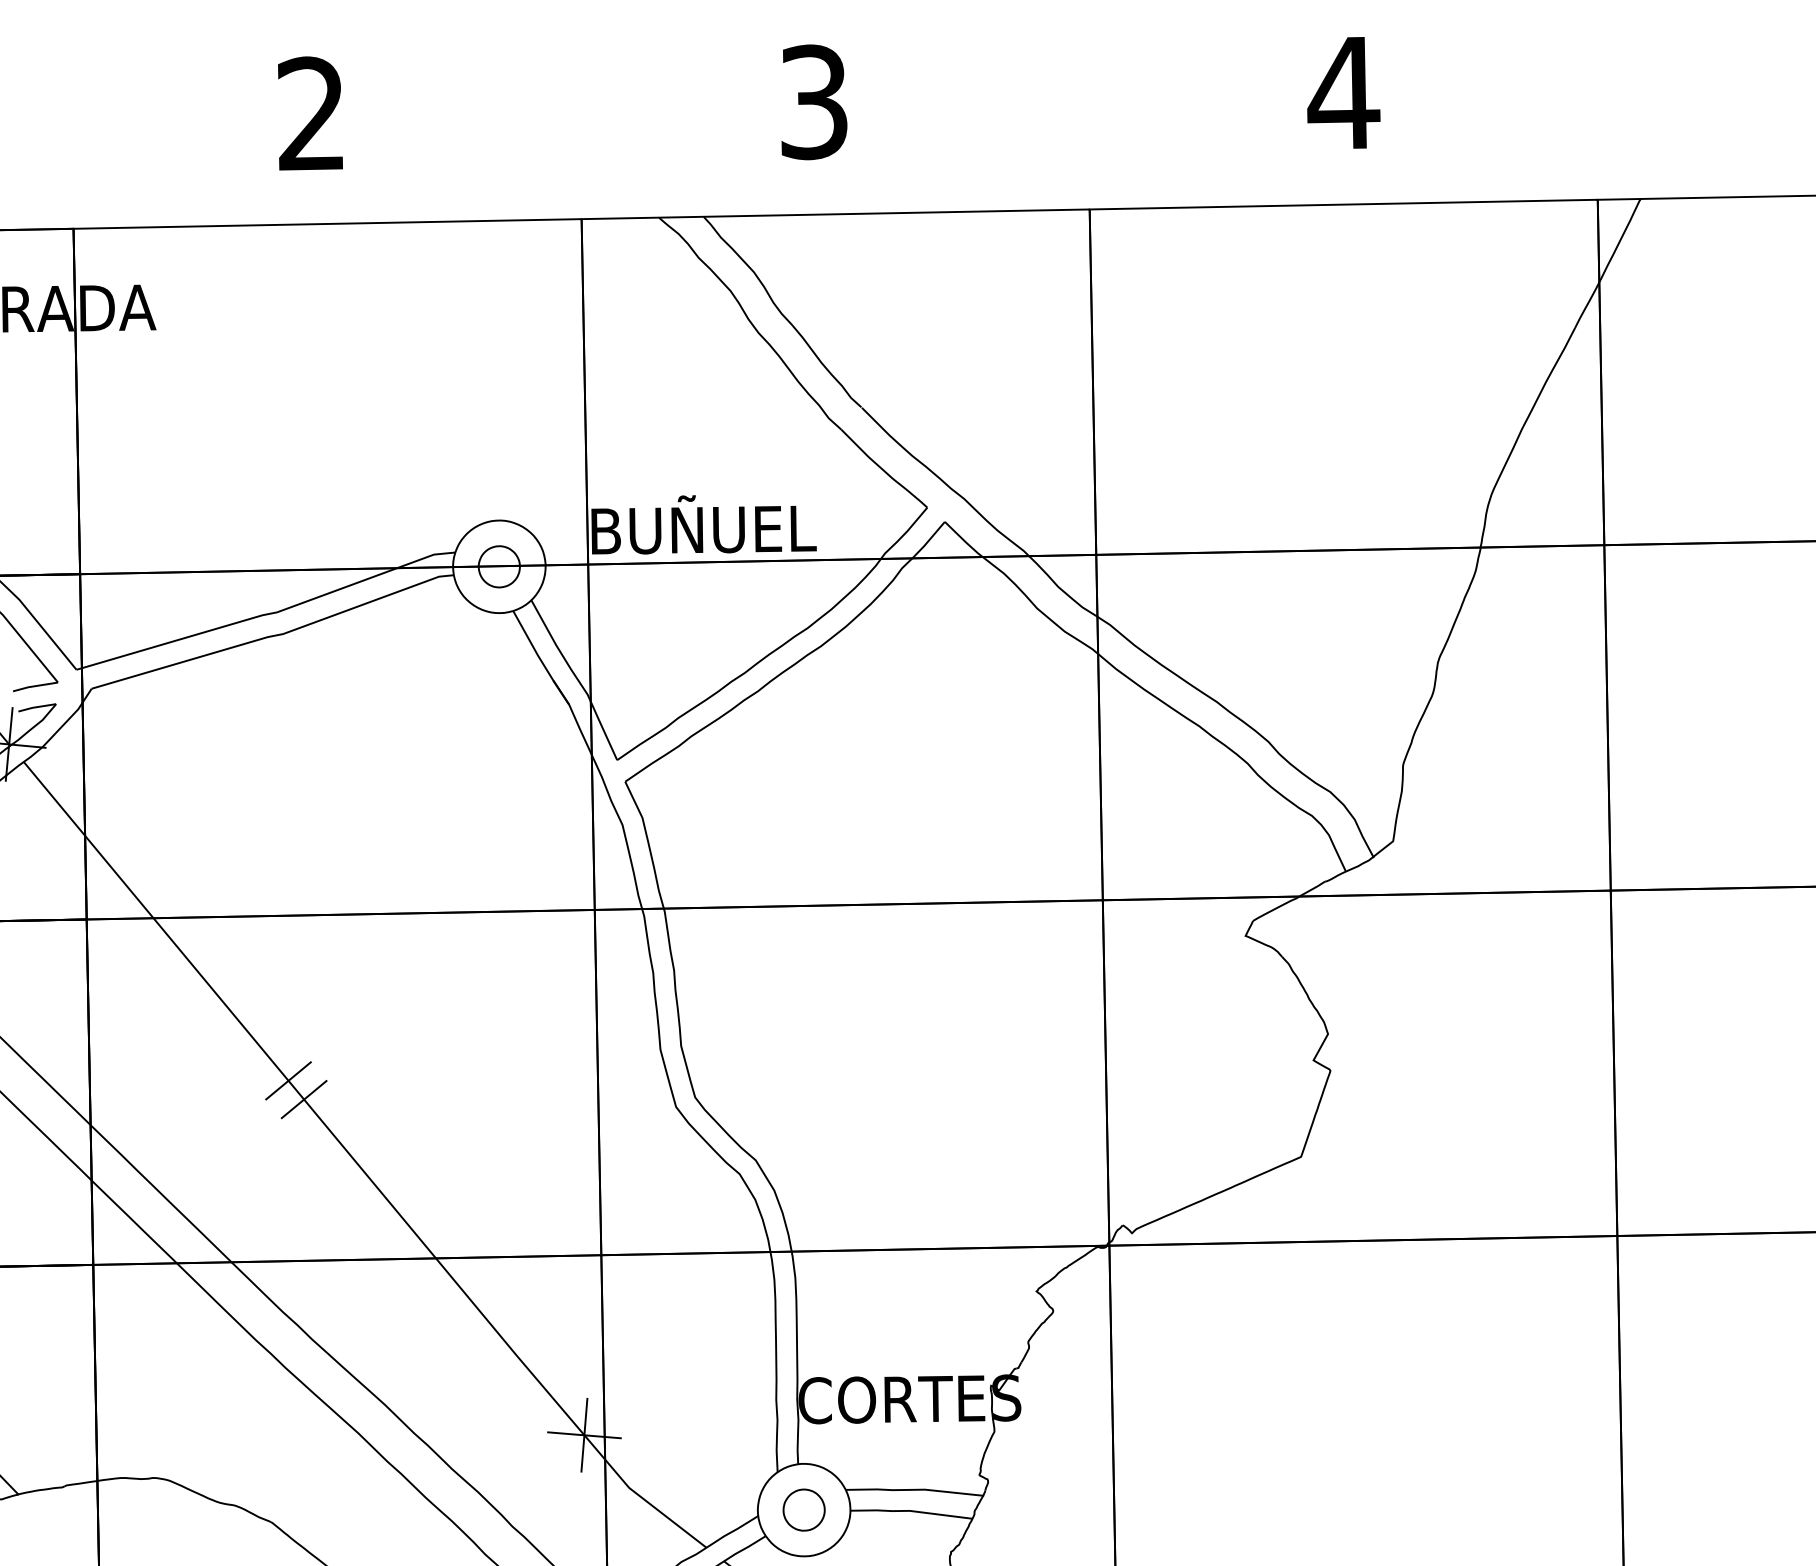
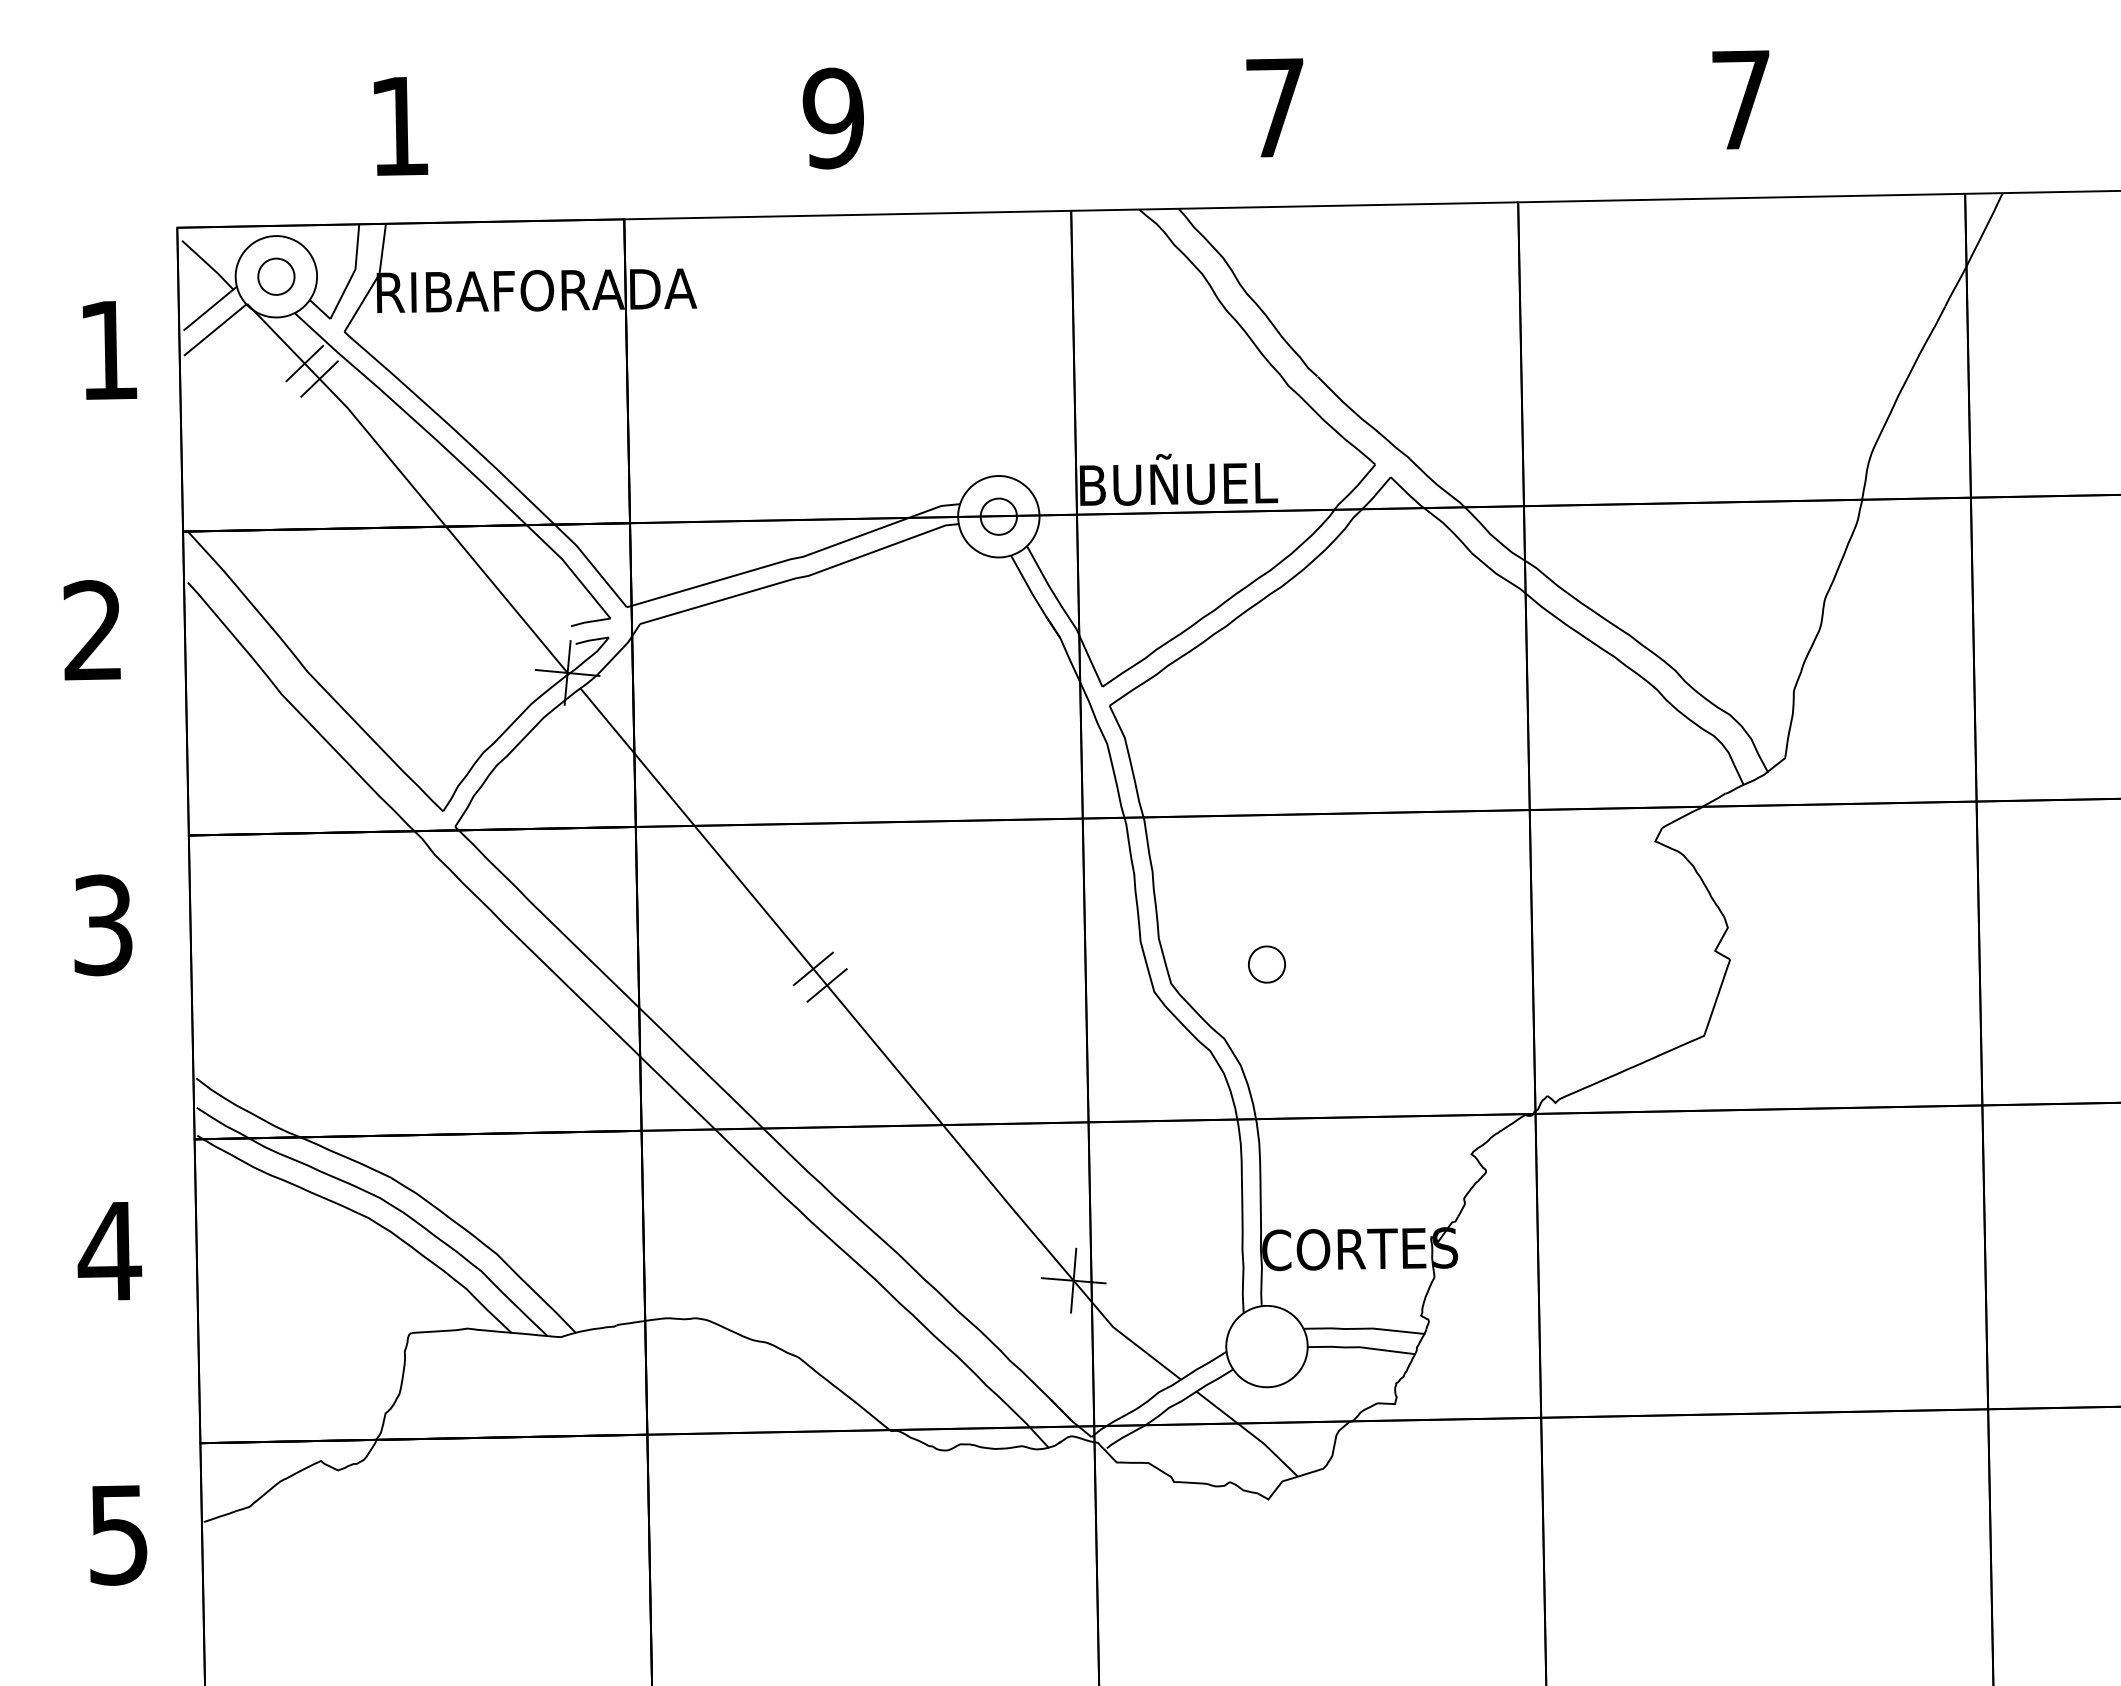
text: (1343, 92) -> (1741, 99), 4 -> 7
text: (813, 101) -> (1275, 107), 3 -> 7
text: (310, 114) -> (832, 118), 2 -> 9
part: (803, 1510) -> (1266, 964), moved

